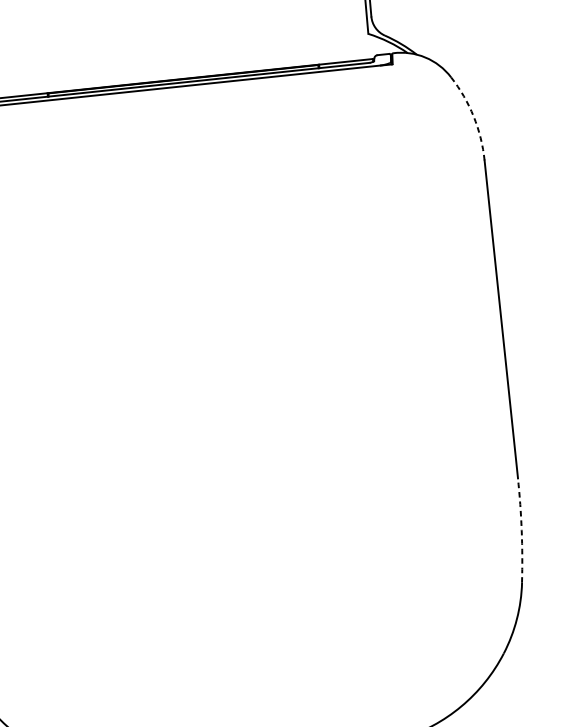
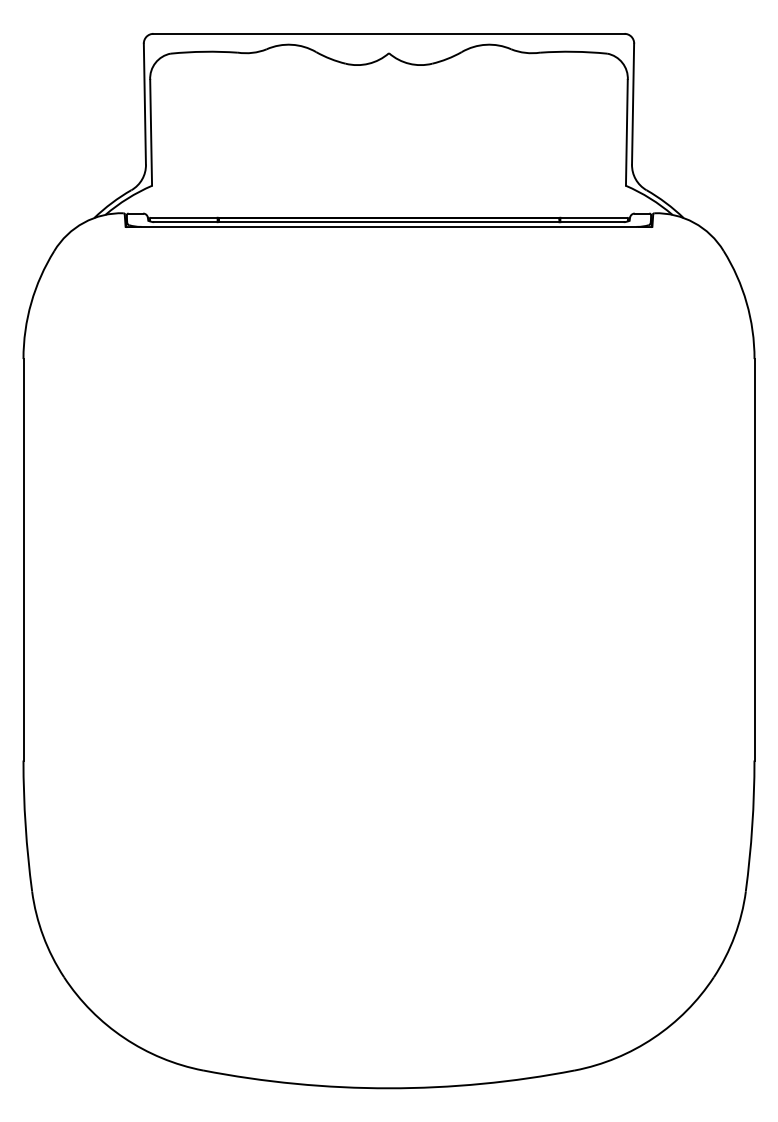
arc: (473, 116) -> (746, 302), dashed -> solid
arc: (521, 530) -> (752, 826), dashed -> solid

